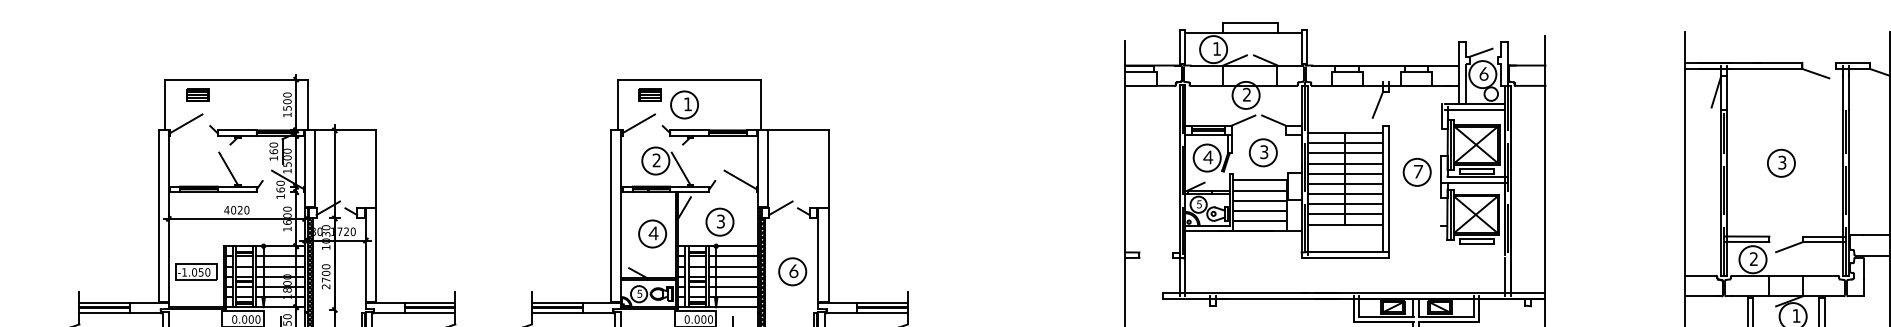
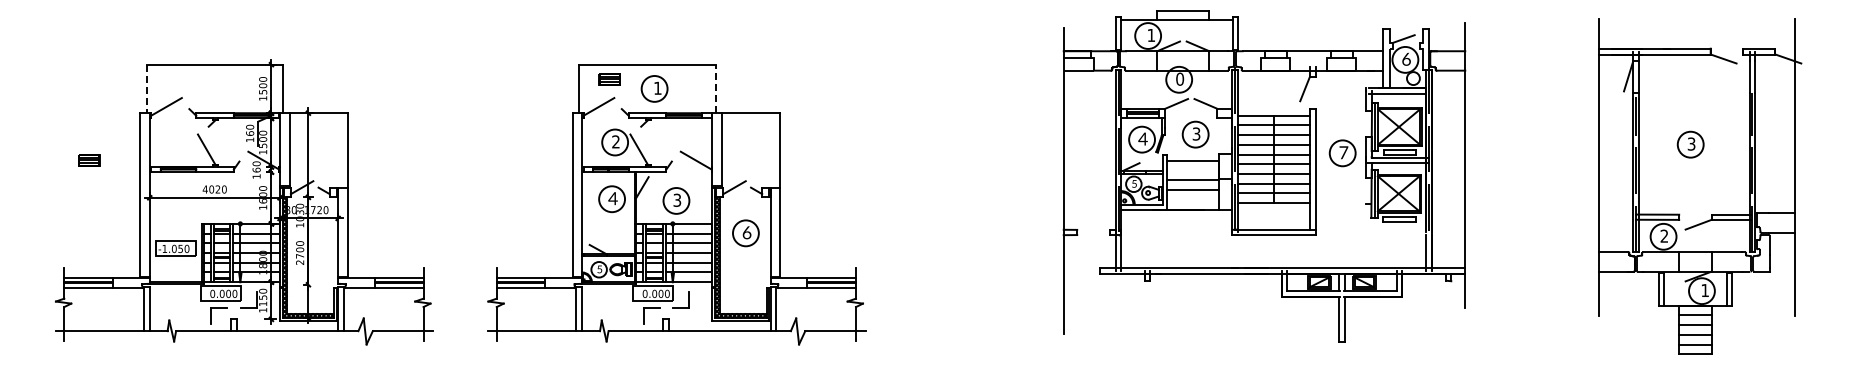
text: (1247, 94) -> (1180, 78), 2 -> 0
part: (197, 95) -> (89, 160), moved
part: (684, 104) -> (654, 88), moved
line: (760, 104) -> (715, 88), solid -> dashed
line: (165, 105) -> (146, 89), solid -> dashed
line: (1260, 190) -> (1192, 170), removed
line: (1260, 220) -> (1192, 199), removed
part: (652, 234) -> (611, 199), moved
part: (792, 271) -> (745, 233), moved

